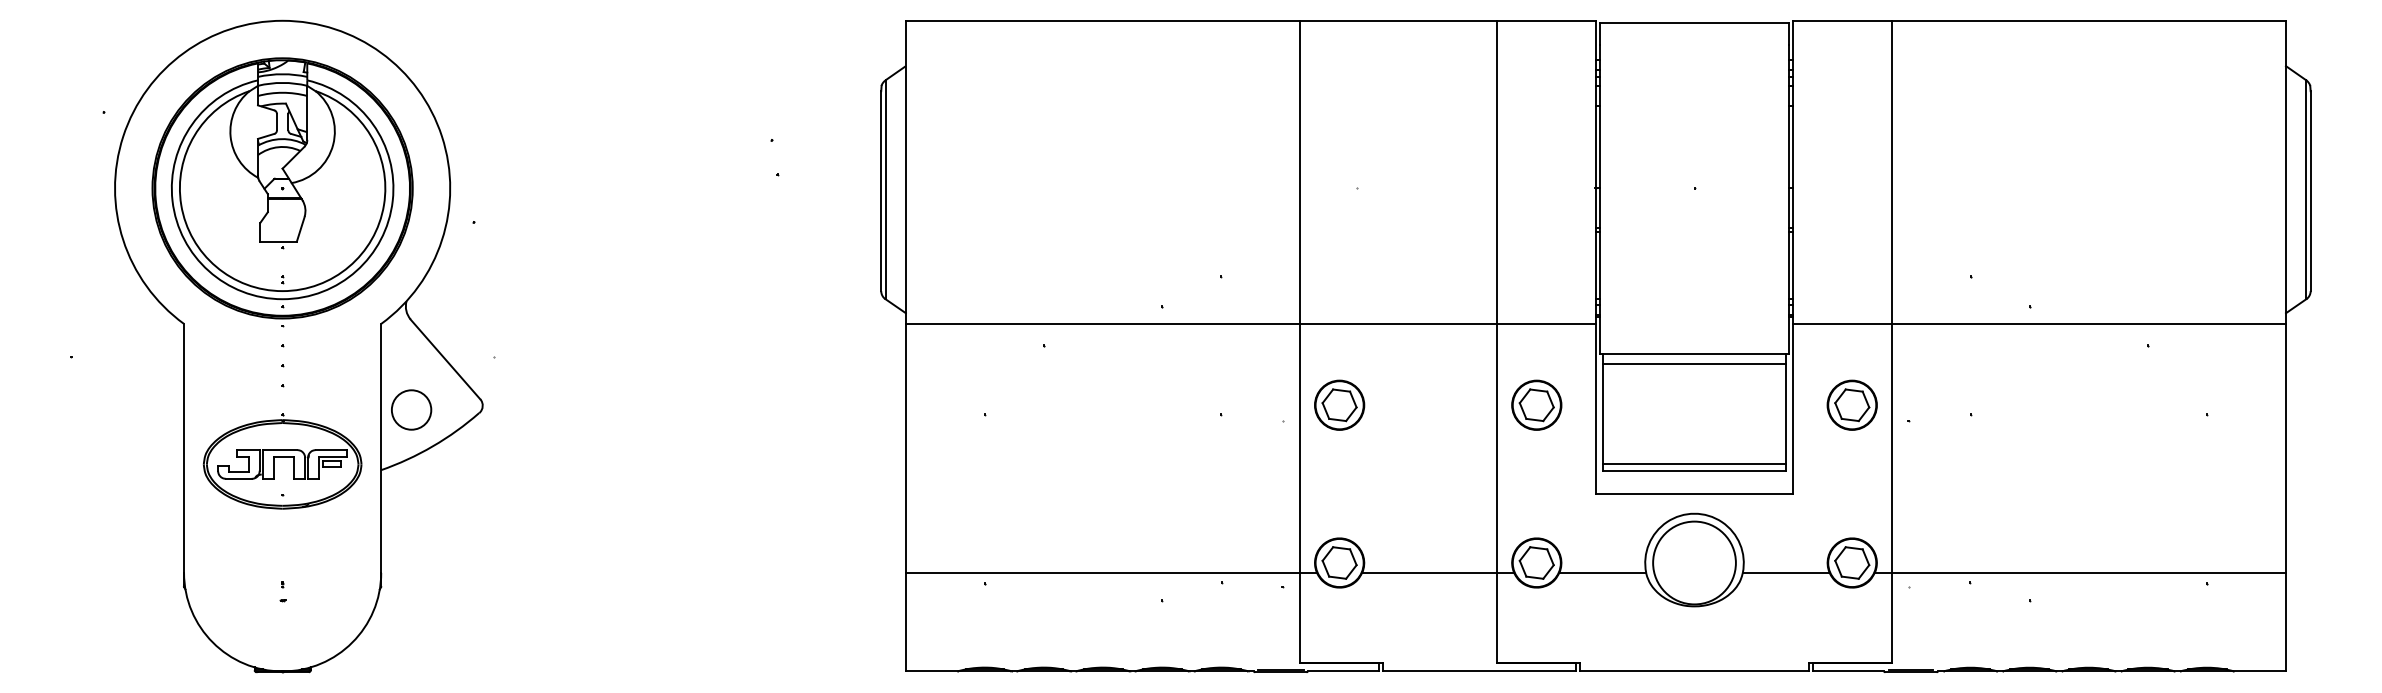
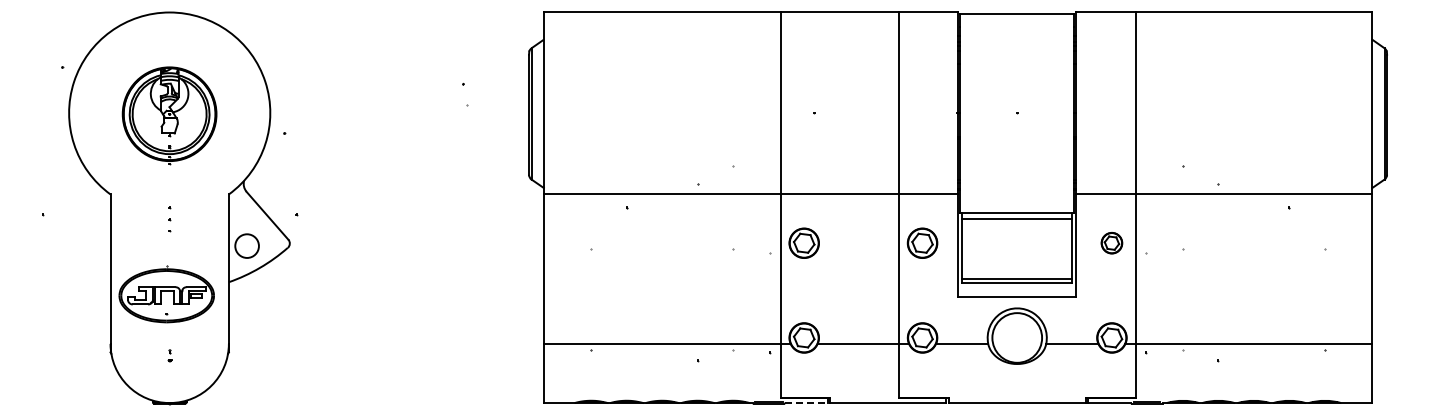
part: (282, 192) -> (169, 115), size x0.6
part: (1851, 403) -> (1111, 242), size x0.7
part: (282, 462) -> (166, 294), moved
line: (1345, 672) -> (807, 403), solid -> dashed

